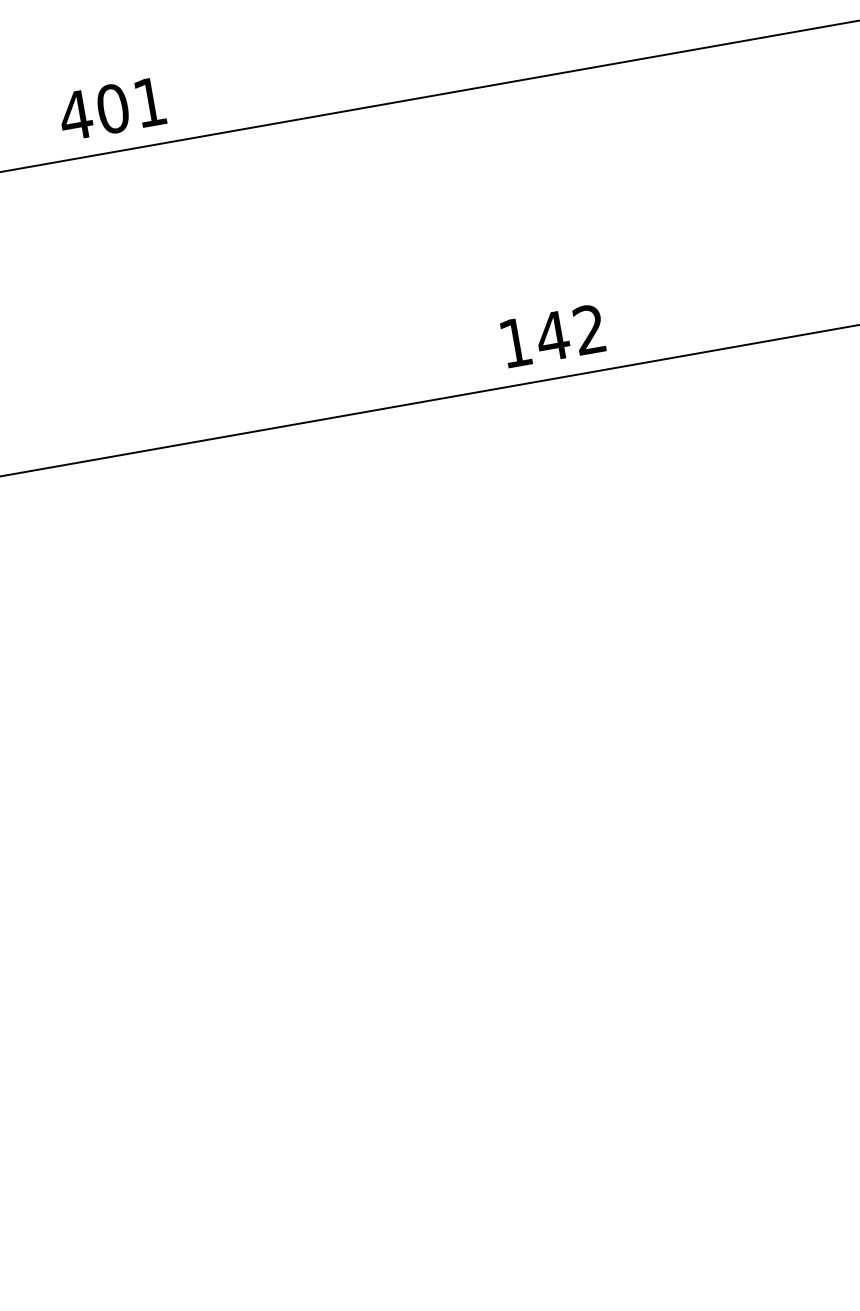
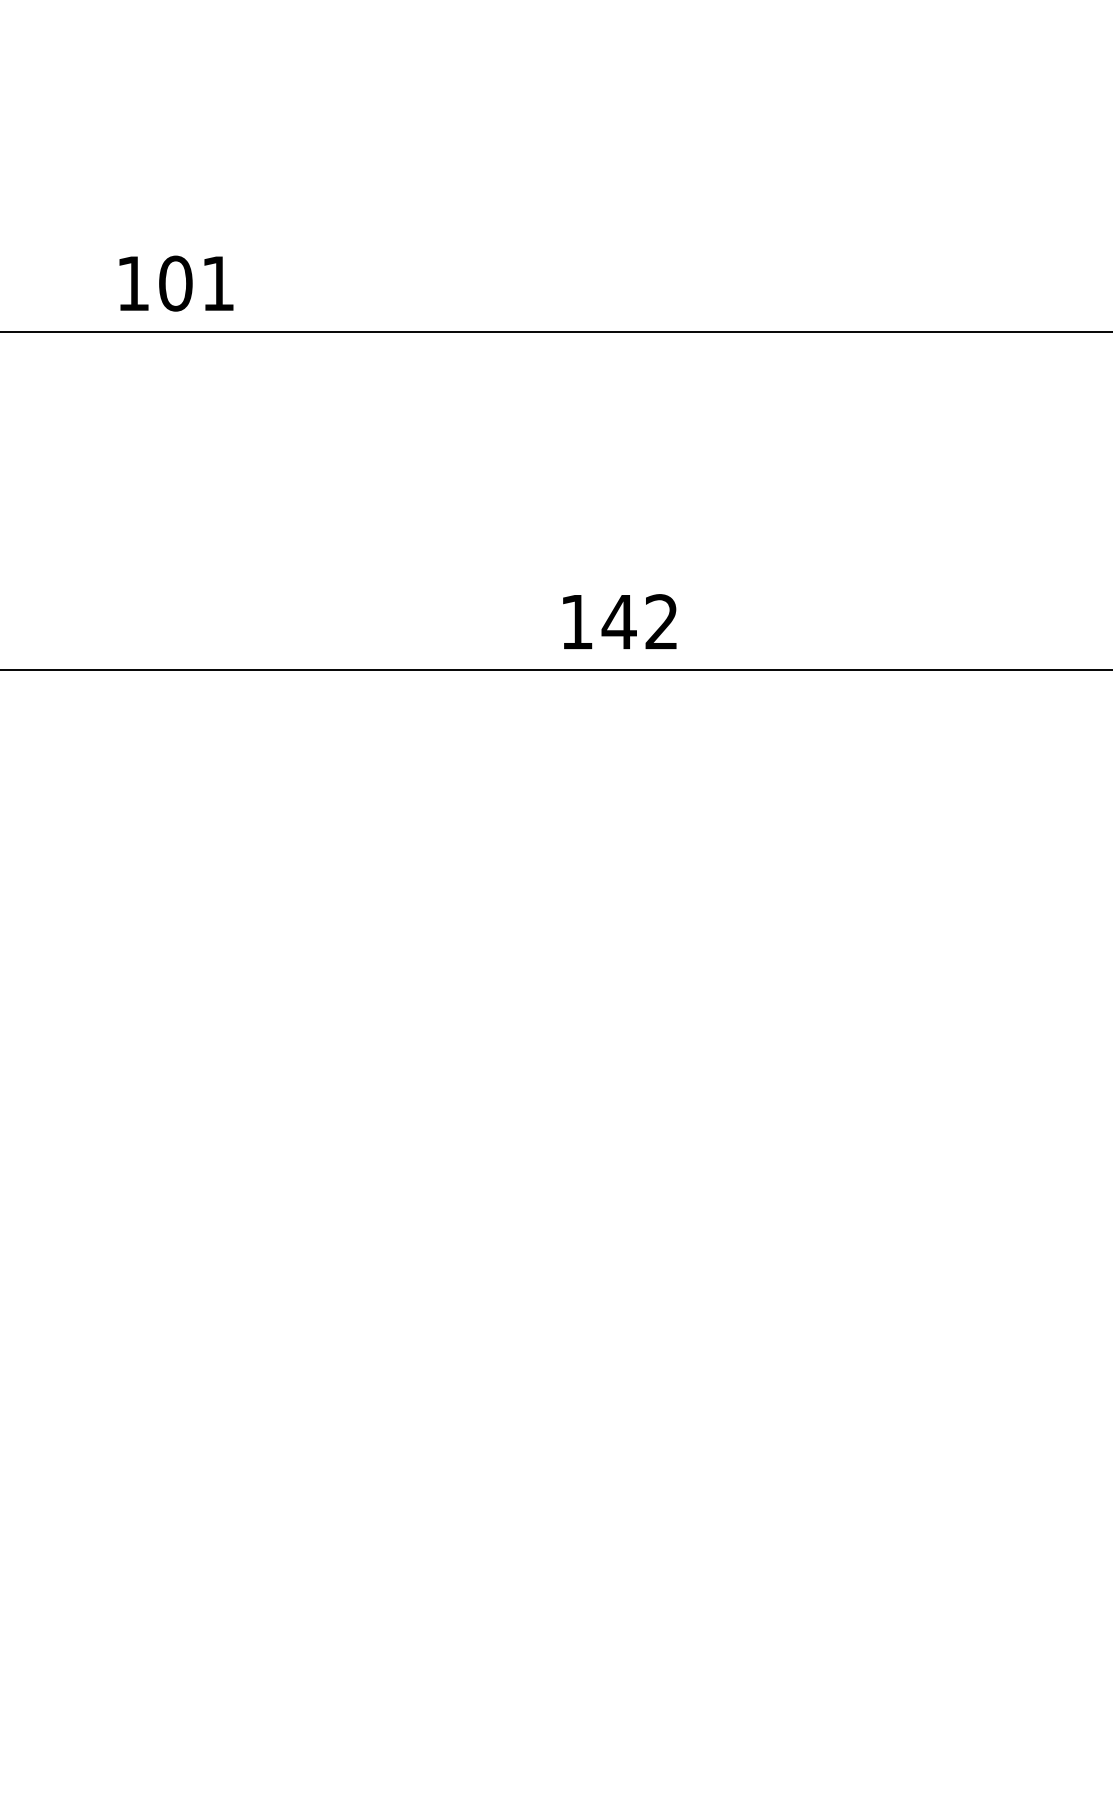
text: (75, 115) -> (132, 283), 401 -> 101

